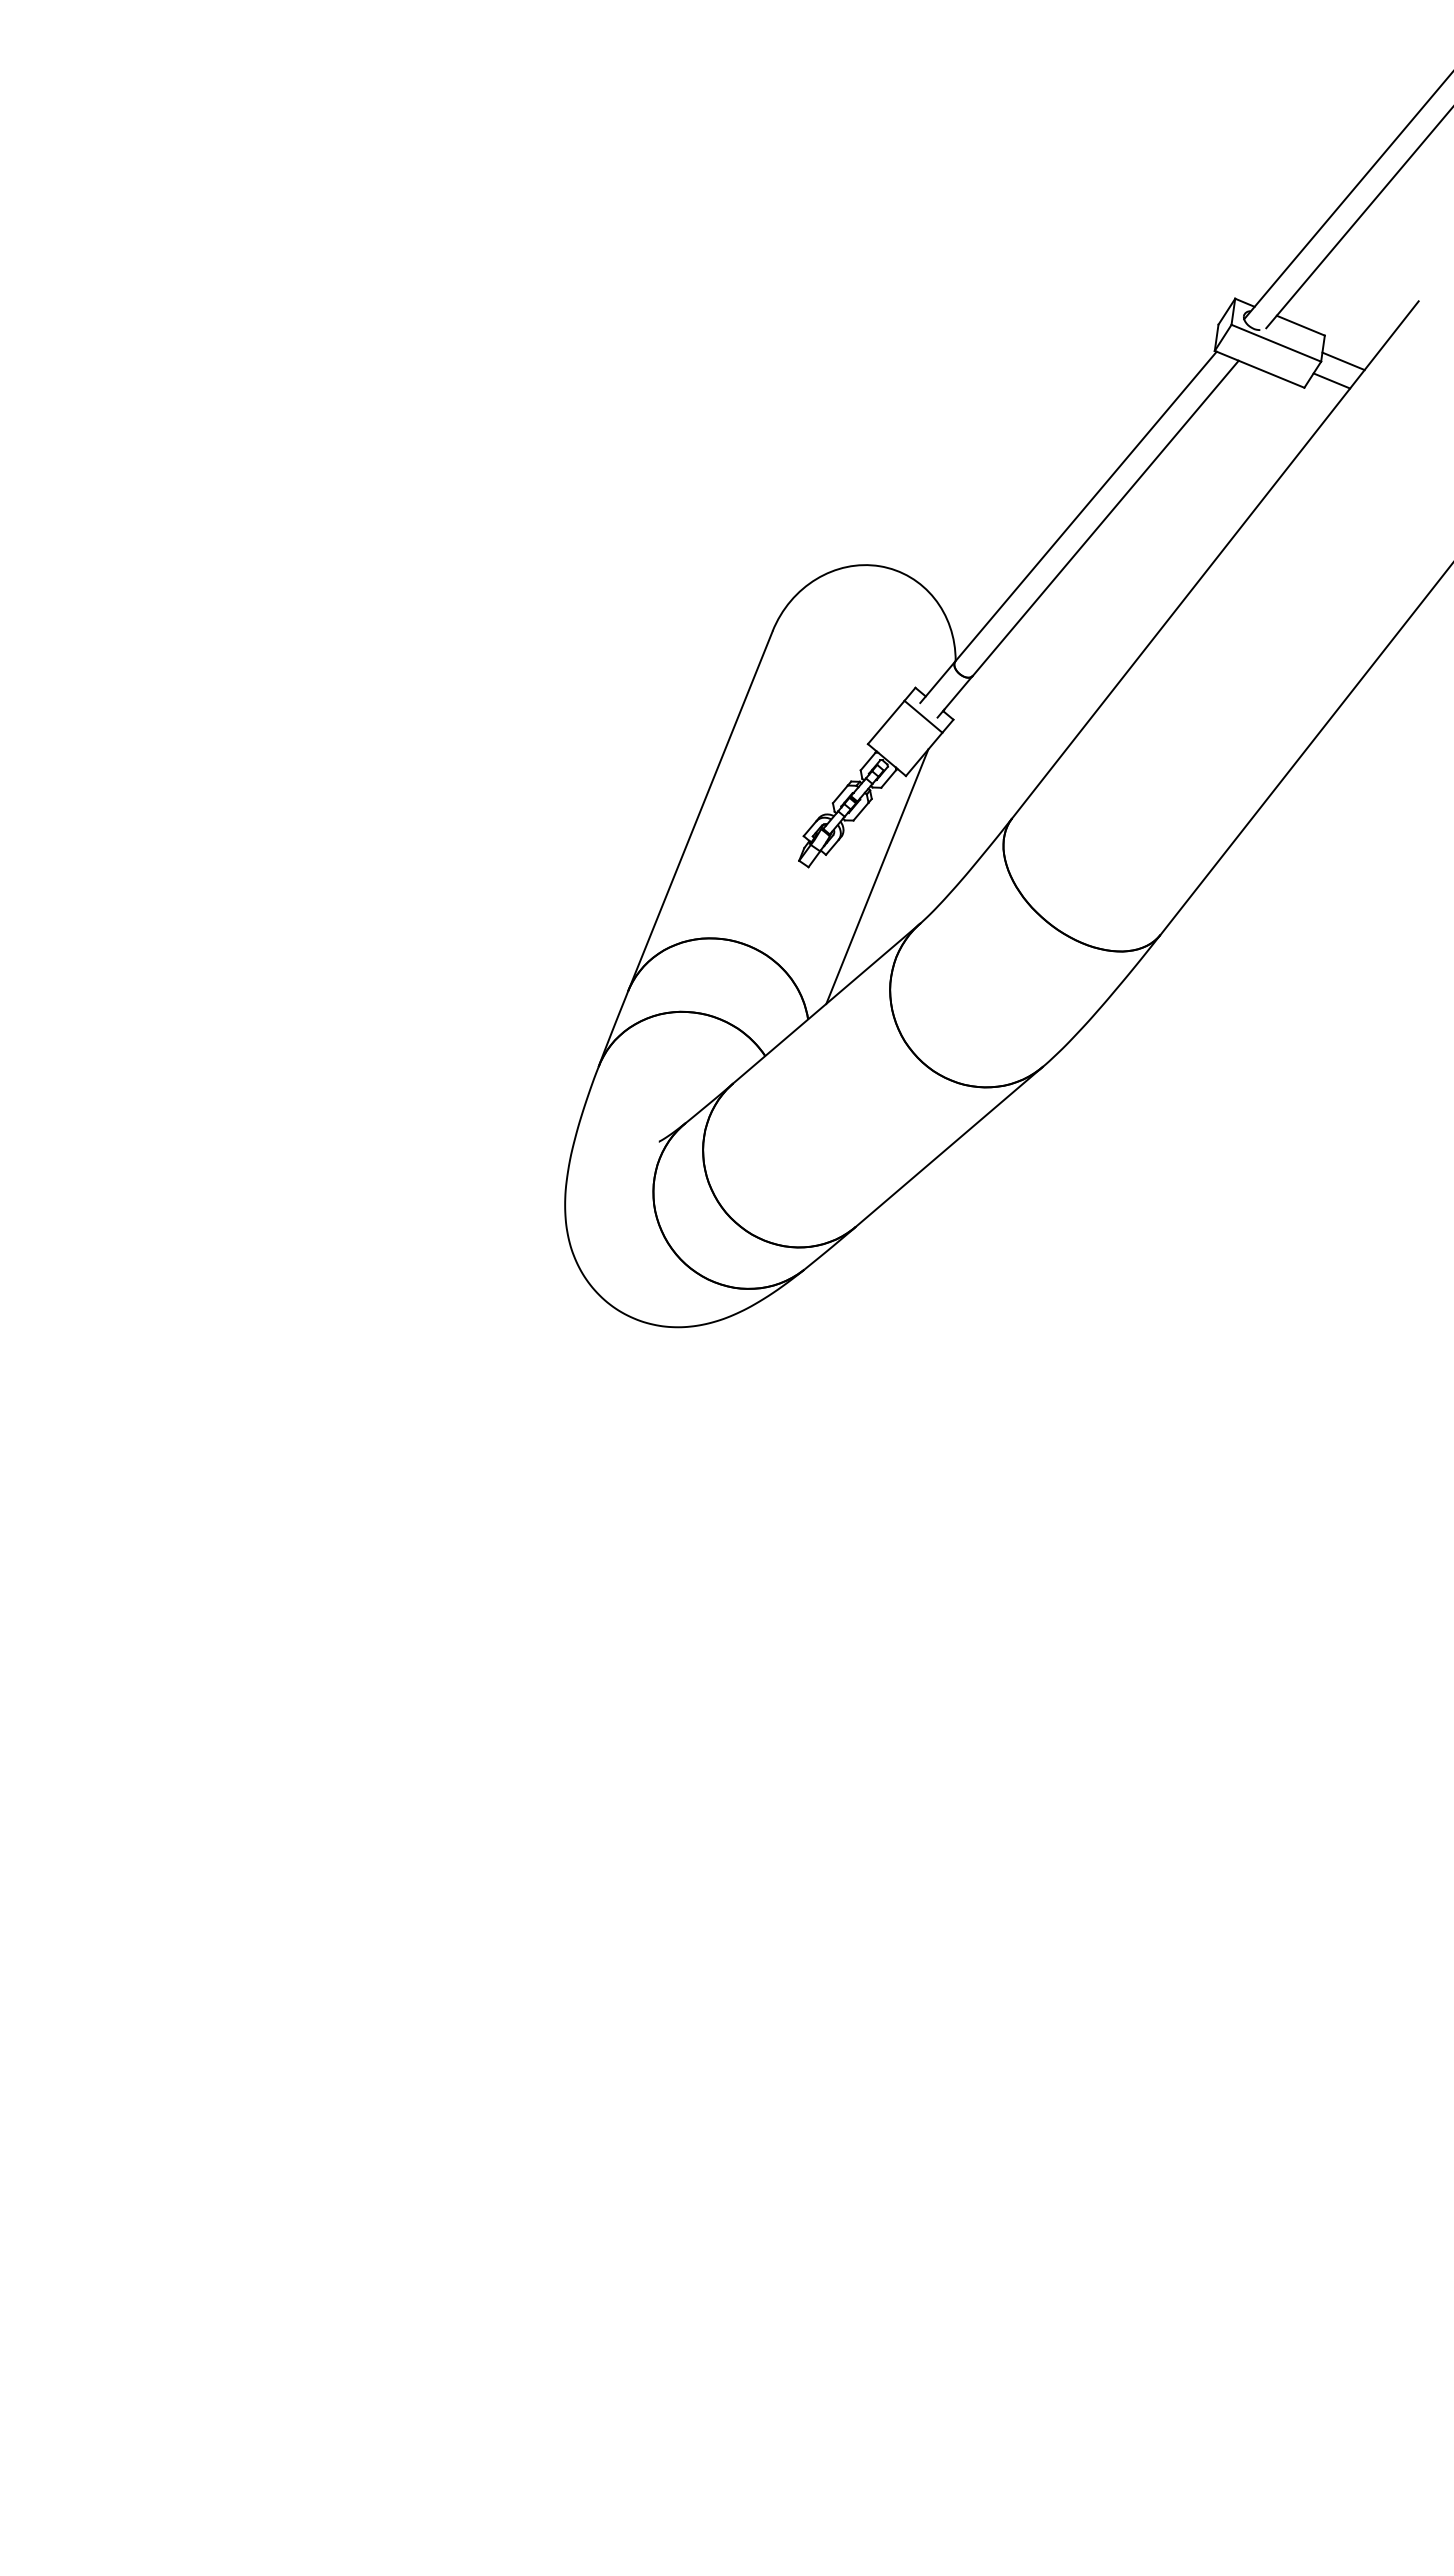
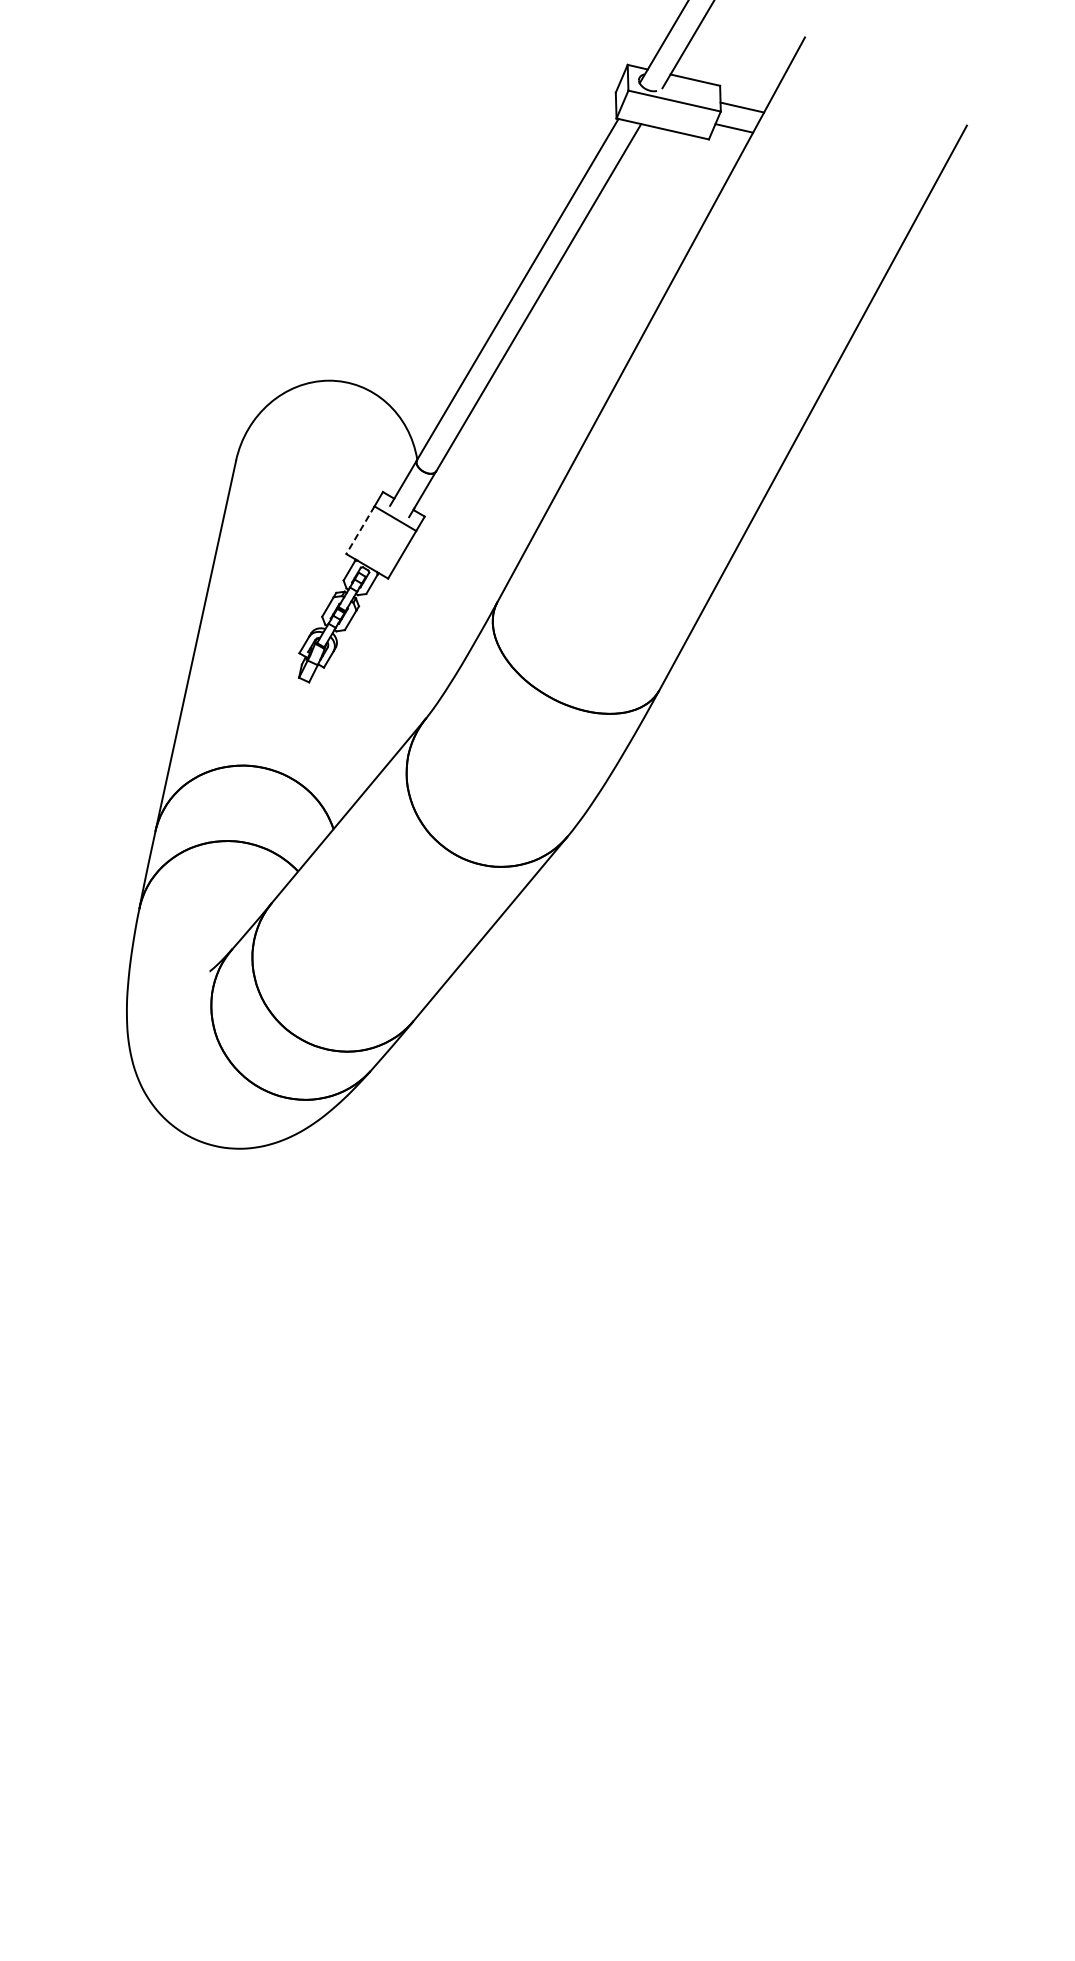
line: (885, 722) -> (359, 530), solid -> dashed
line: (877, 876) -> (377, 680), removed

